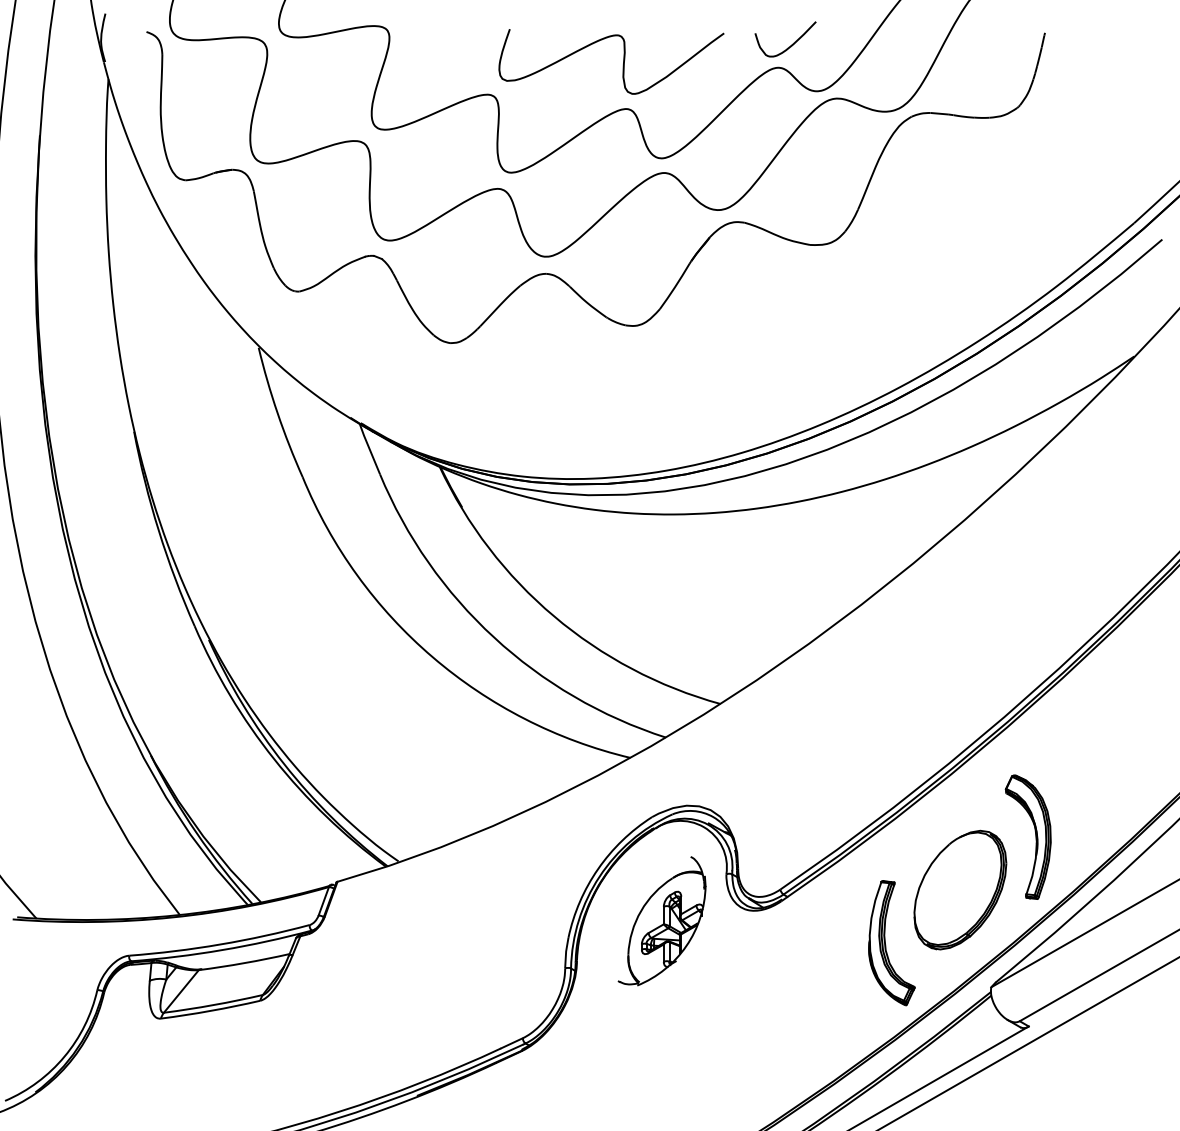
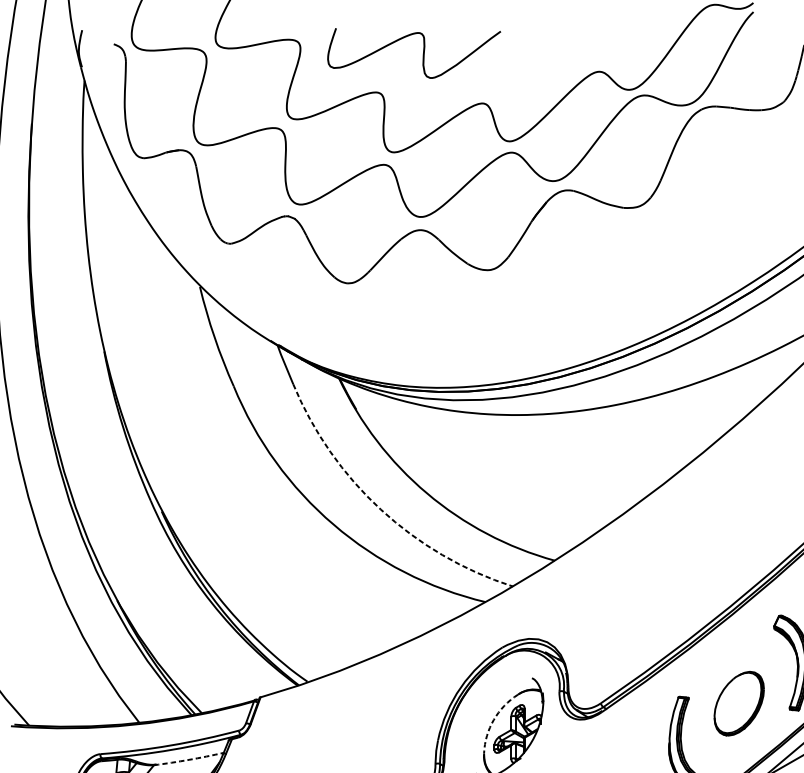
curve: (791, 44) -> (609, 53), removed
curve: (622, 65) -> (422, 56), moved
arc: (494, 637) -> (381, 509), solid -> dashed
part: (960, 889) -> (739, 703), size x0.7
arc: (641, 911) -> (494, 720), solid -> dashed
arc: (244, 963) -> (189, 760), solid -> dashed

